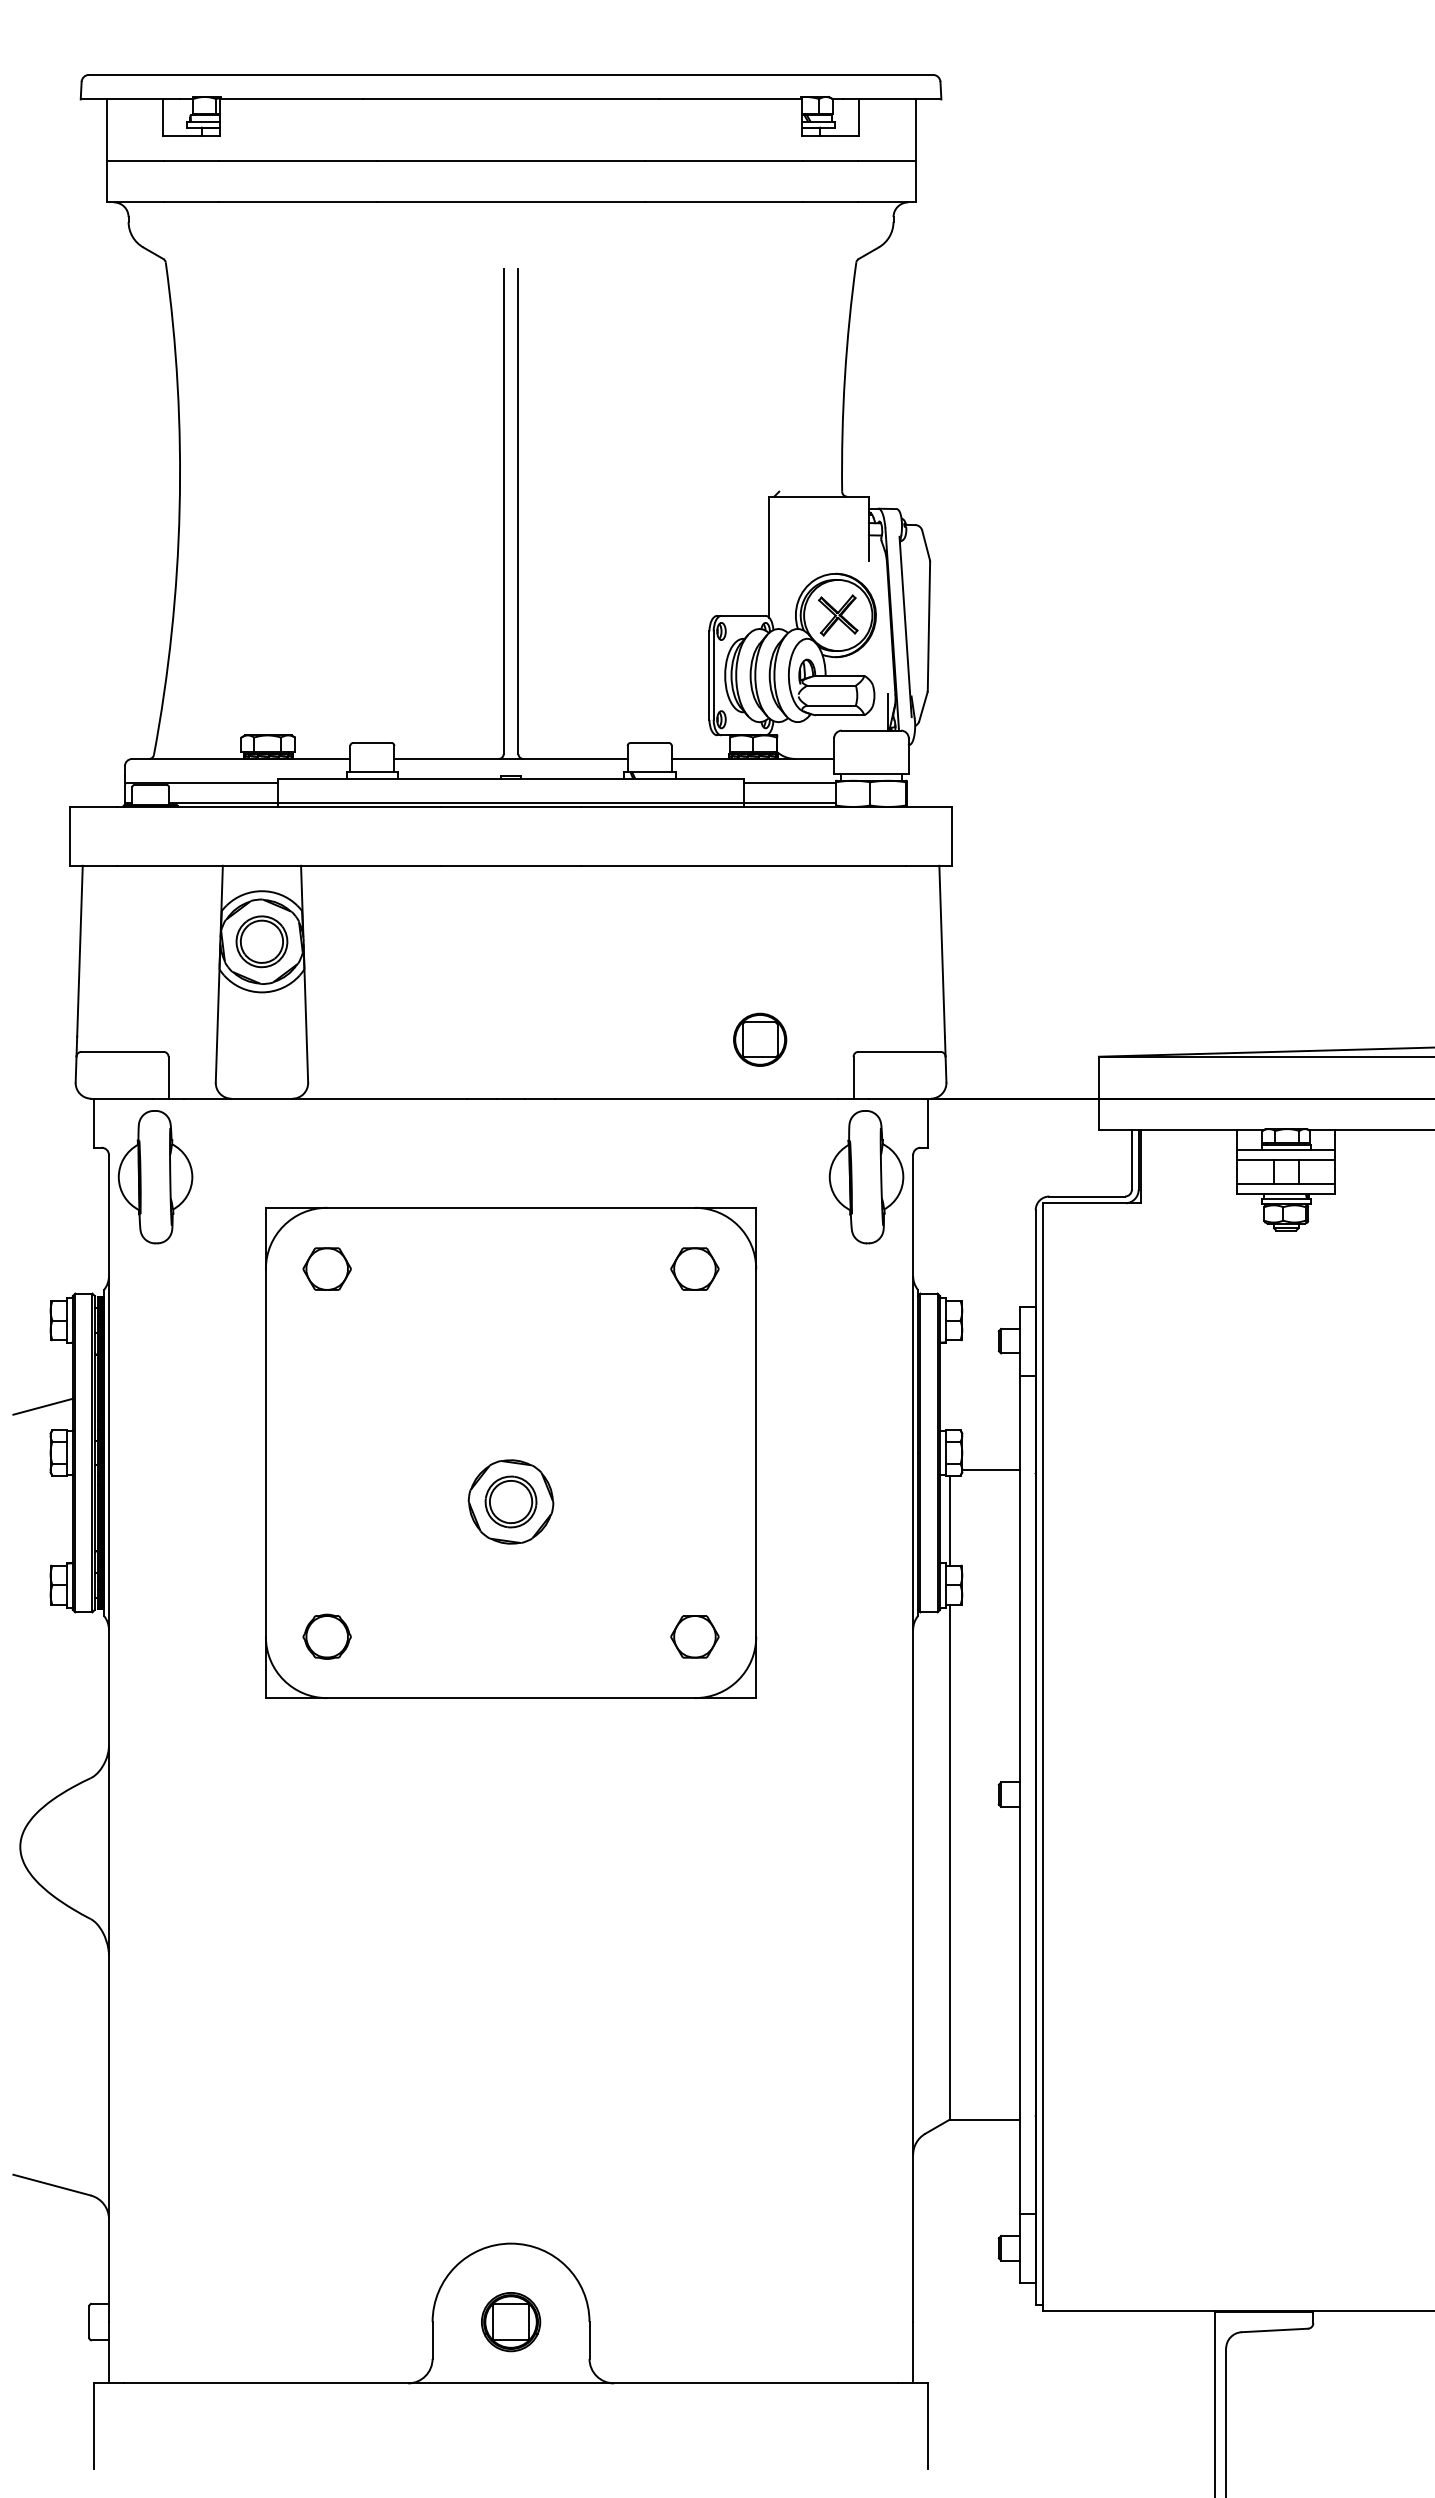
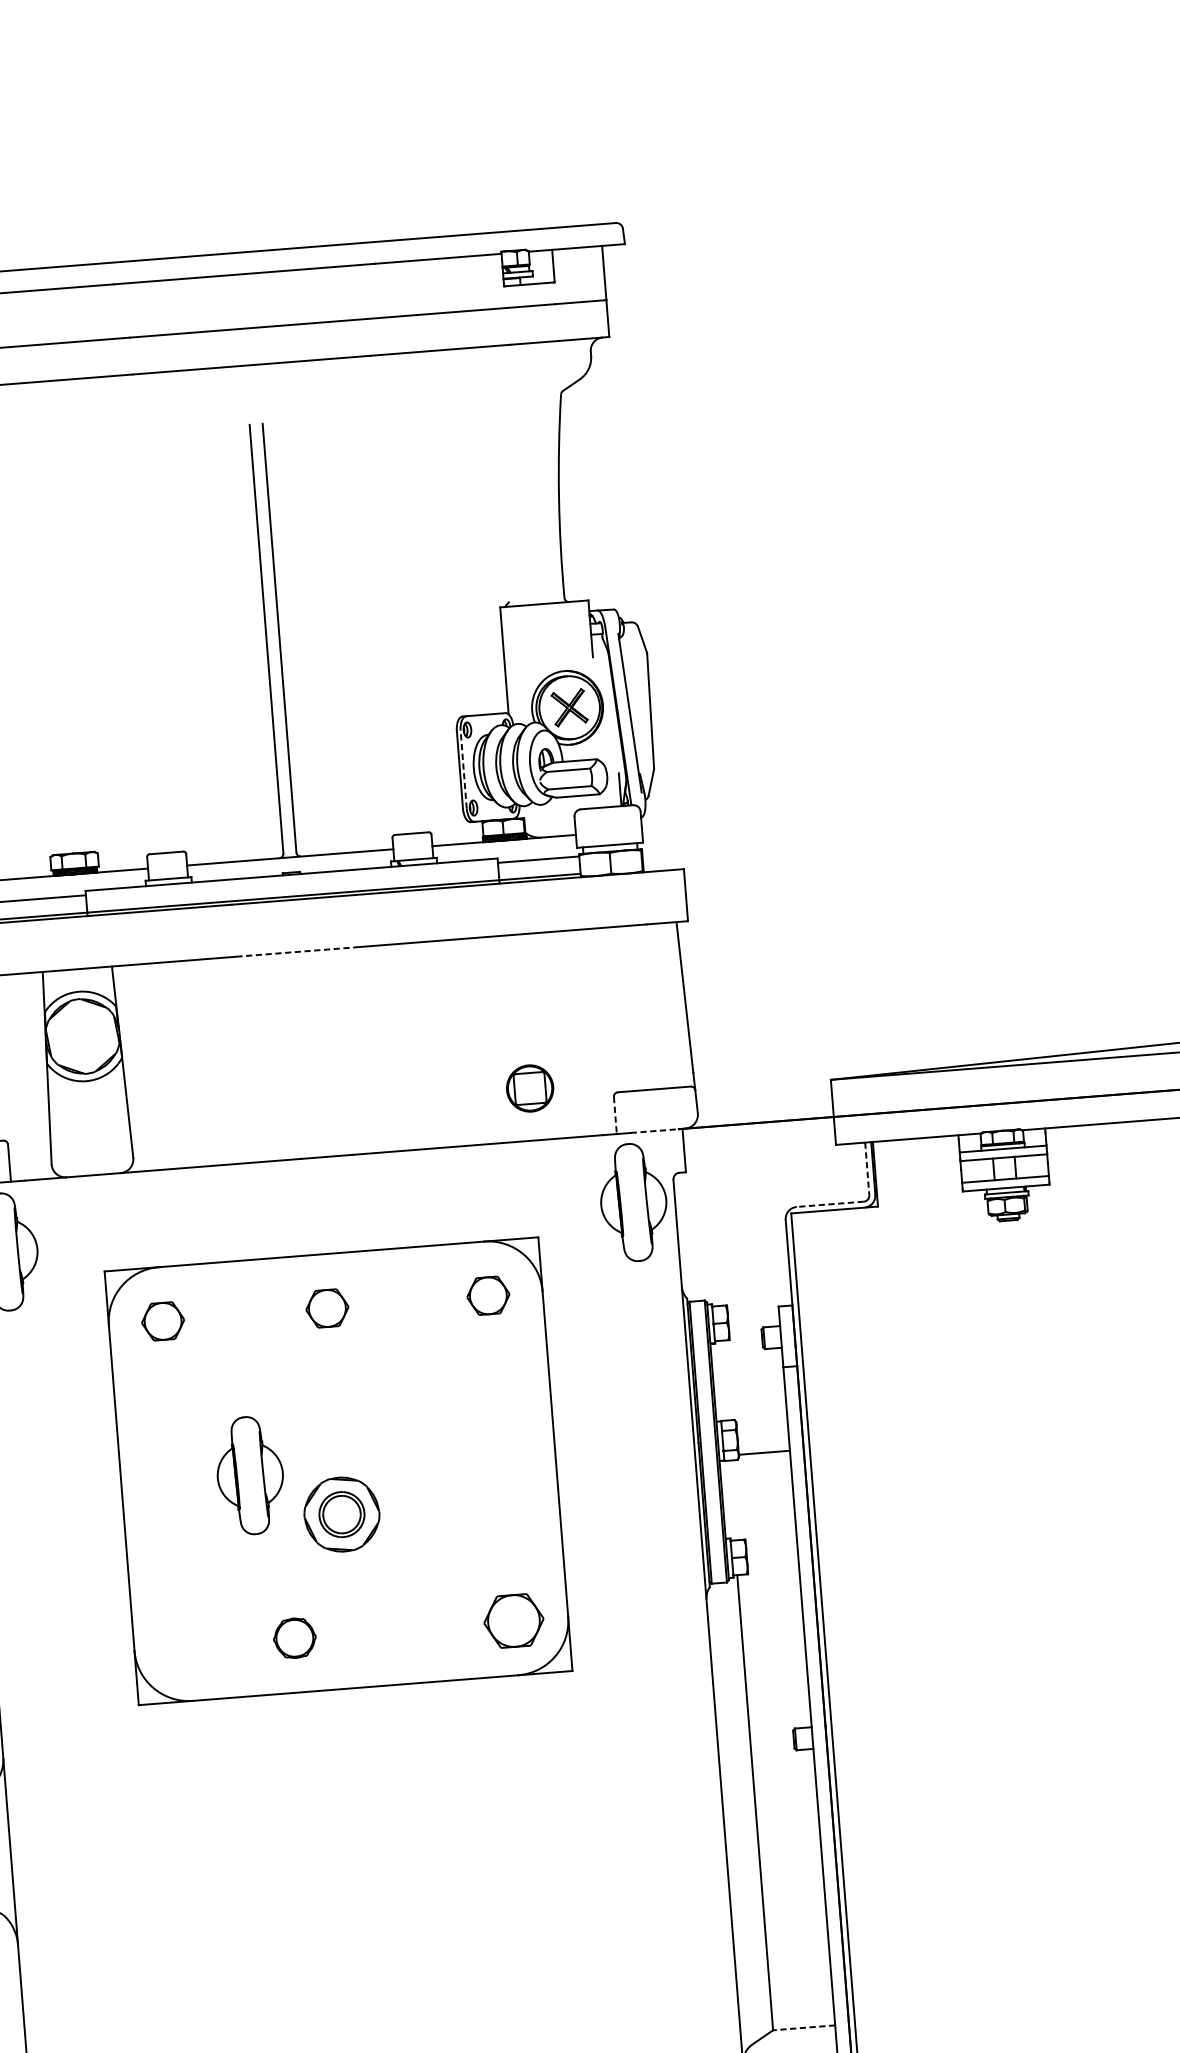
line: (713, 675) -> (463, 769), solid -> dashed
line: (511, 865) -> (298, 951), solid -> dashed
part: (261, 941) -> (82, 1036), removed
line: (853, 1077) -> (615, 1115), solid -> dashed
line: (900, 1098) -> (658, 1130), solid -> dashed
line: (1131, 1160) -> (866, 1169), solid -> dashed
line: (1087, 1196) -> (830, 1204), solid -> dashed
part: (512, 1268) -> (326, 1307), added
part: (411, 1450) -> (250, 1475), added
line: (949, 1520) -> (731, 1500), removed
part: (326, 1636) -> (294, 1638), moved
part: (694, 1636) -> (513, 1620), size x1.4
line: (984, 2119) -> (803, 2027), solid -> dashed

